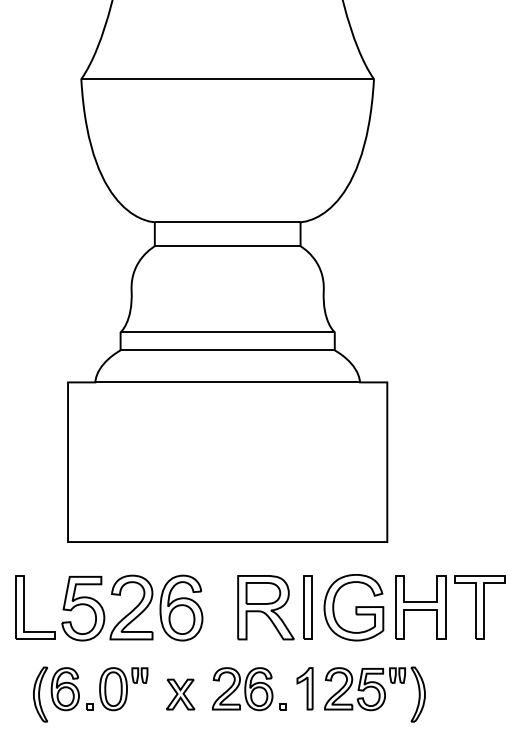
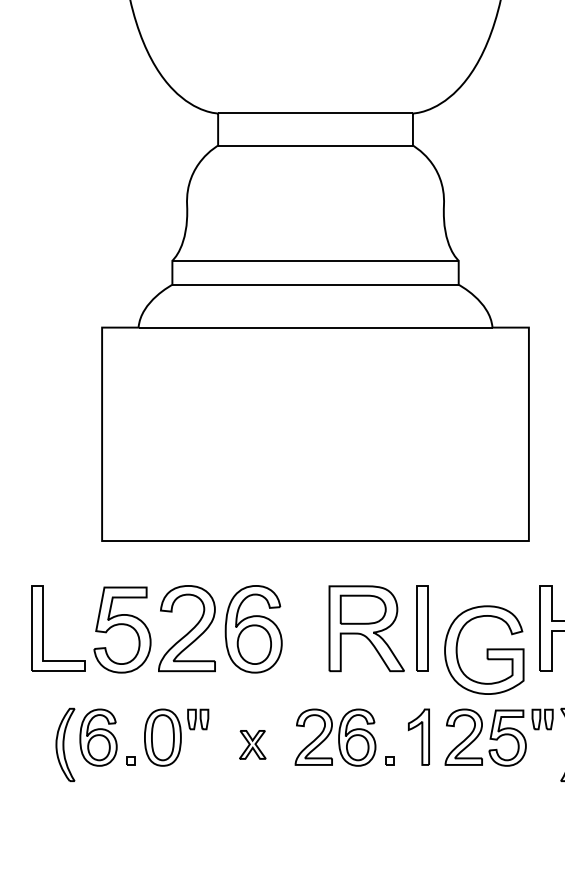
part: (353, 607) -> (483, 649), moved
part: (180, 694) -> (252, 744), size x0.7

